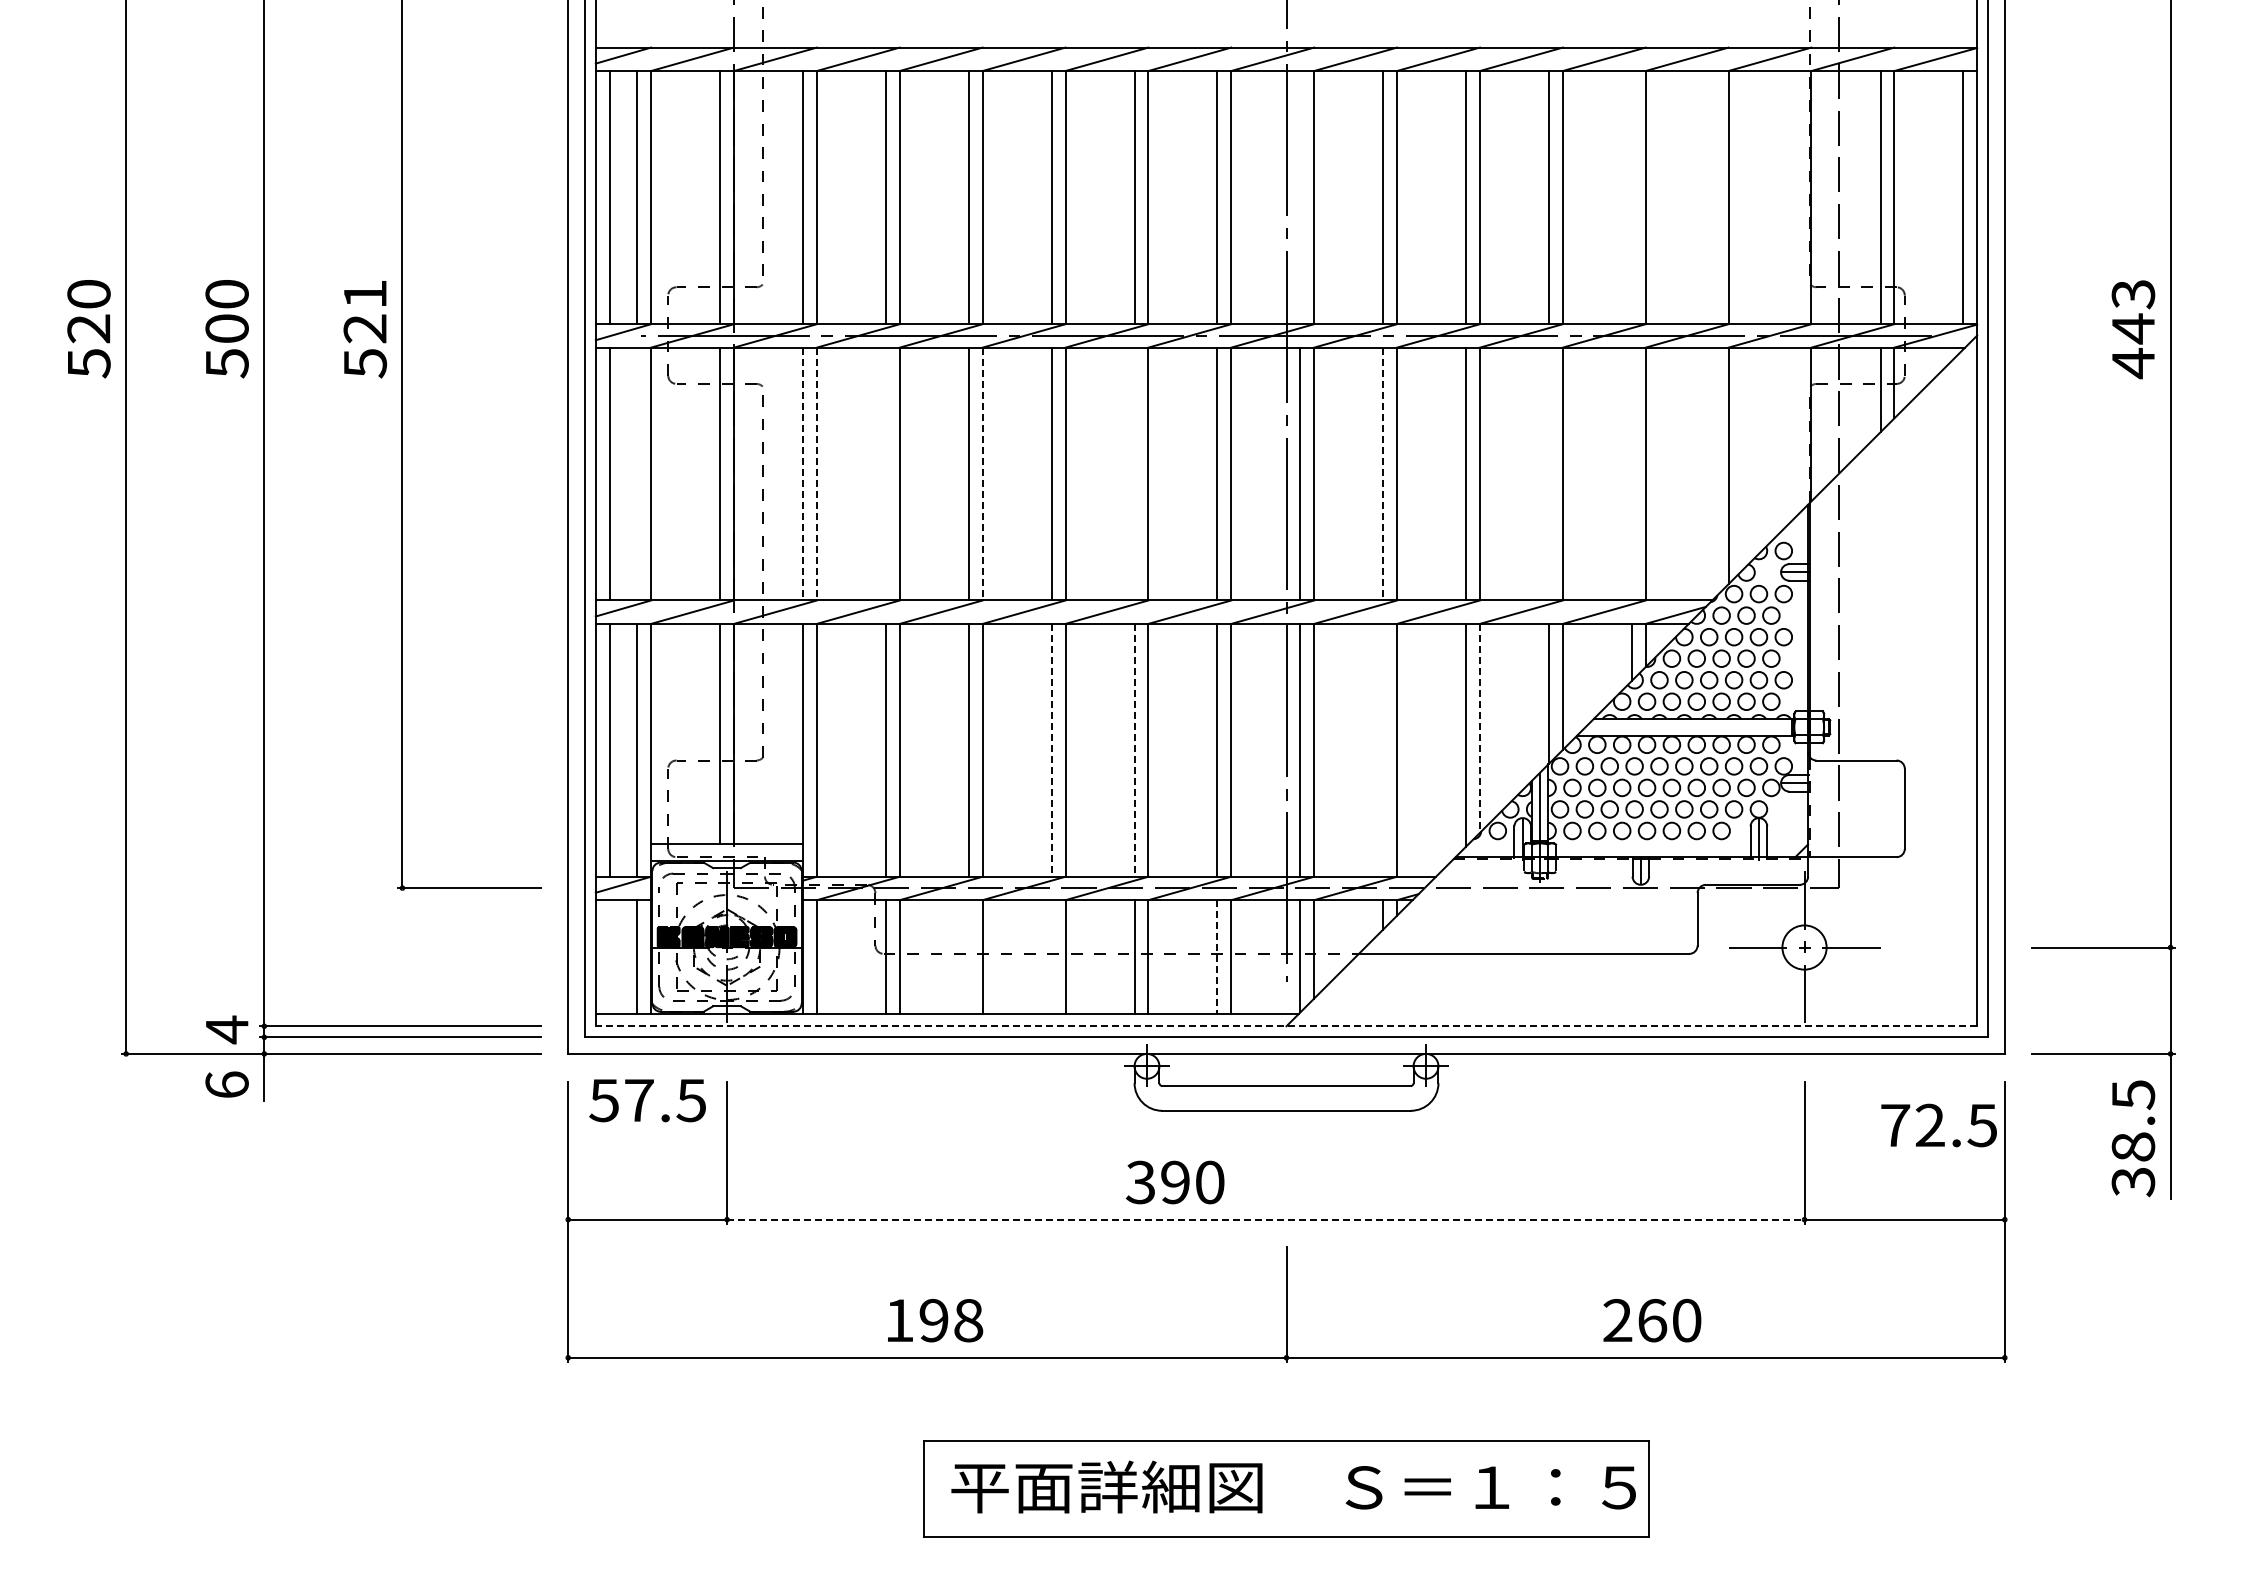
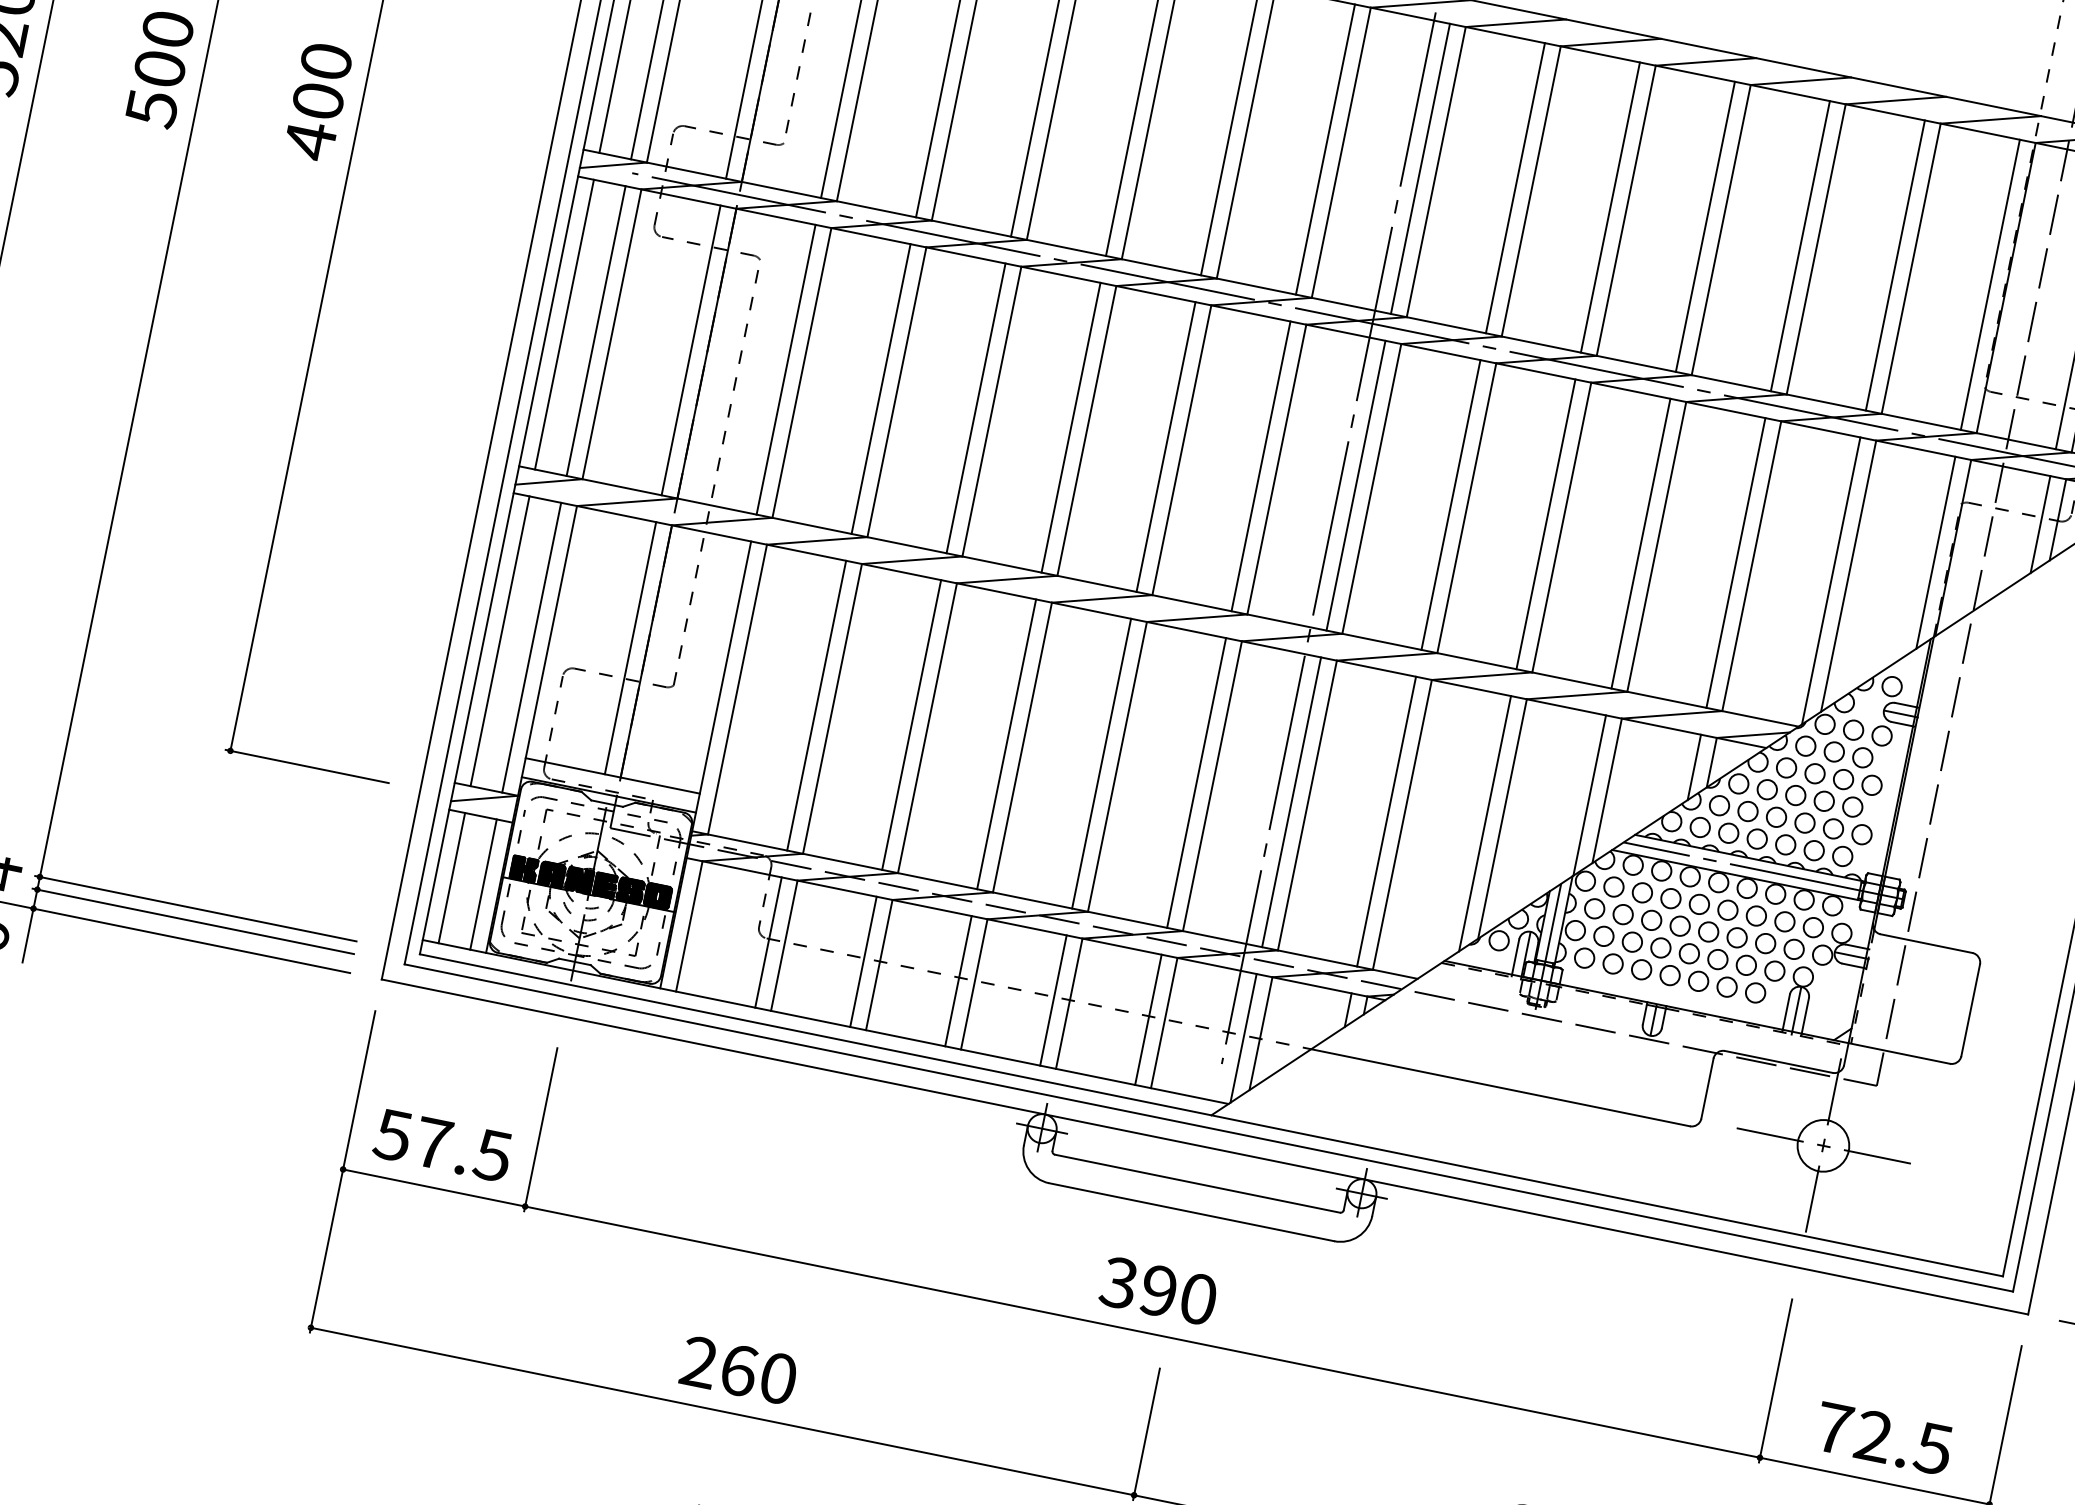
line: (1300, 197) -> (1420, 168), added
line: (1631, 197) -> (1800, 245), added
line: (1714, 197) -> (1895, 265), added
line: (1797, 197) -> (1990, 284), added
text: (365, 329) -> (318, 102), 521 -> 400
line: (1797, 431) -> (1935, 552), added
line: (1714, 472) -> (1831, 580), added
line: (637, 473) -> (596, 330), added
line: (885, 473) -> (880, 388), added
line: (1134, 473) -> (1166, 446), added
line: (1548, 473) -> (1640, 542), added
line: (1631, 473) -> (1735, 562), added
line: (803, 474) -> (786, 370), dashed -> solid
line: (816, 474) -> (801, 373), dashed -> solid
line: (982, 474) -> (991, 412), dashed -> solid
line: (1383, 474) -> (1451, 505), dashed -> solid
line: (1707, 727) -> (1763, 871), added
line: (1479, 728) -> (1501, 819), dashed -> solid
line: (1383, 749) -> (1387, 820), added
line: (1051, 750) -> (1006, 744), dashed -> solid
line: (1134, 750) -> (1101, 763), dashed -> solid
line: (609, 956) -> (451, 877), added
line: (968, 956) -> (863, 961), added
line: (1051, 956) -> (958, 980), added
line: (1217, 957) -> (1148, 1020), dashed -> solid
line: (1286, 1026) -> (1211, 1115), dashed -> solid
text: (647, 1100) -> (442, 1145), moved
text: (1938, 1125) -> (1883, 1438), moved
text: (1175, 1182) -> (1158, 1291), moved
line: (1265, 1219) -> (1142, 1331), dashed -> solid
text: (934, 1320) -> (739, 1370), 198 -> 260

